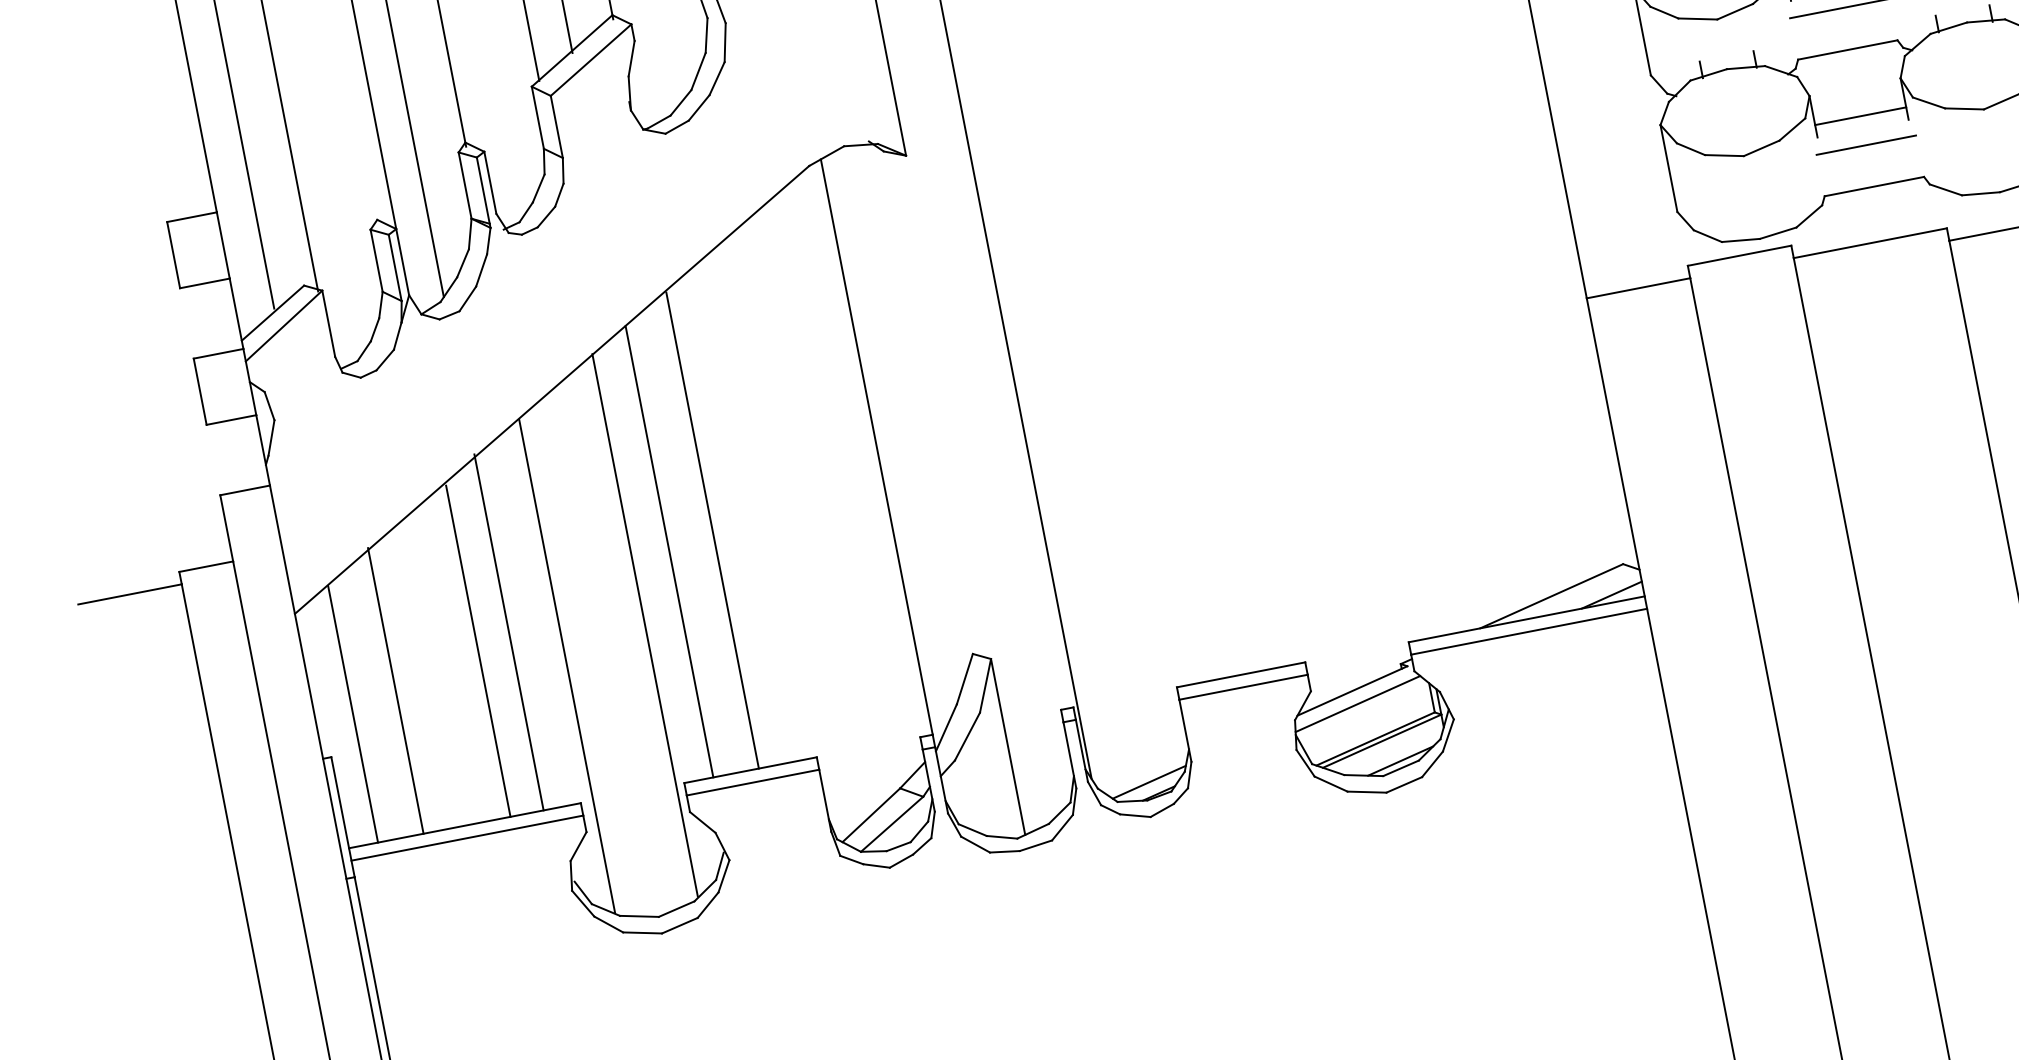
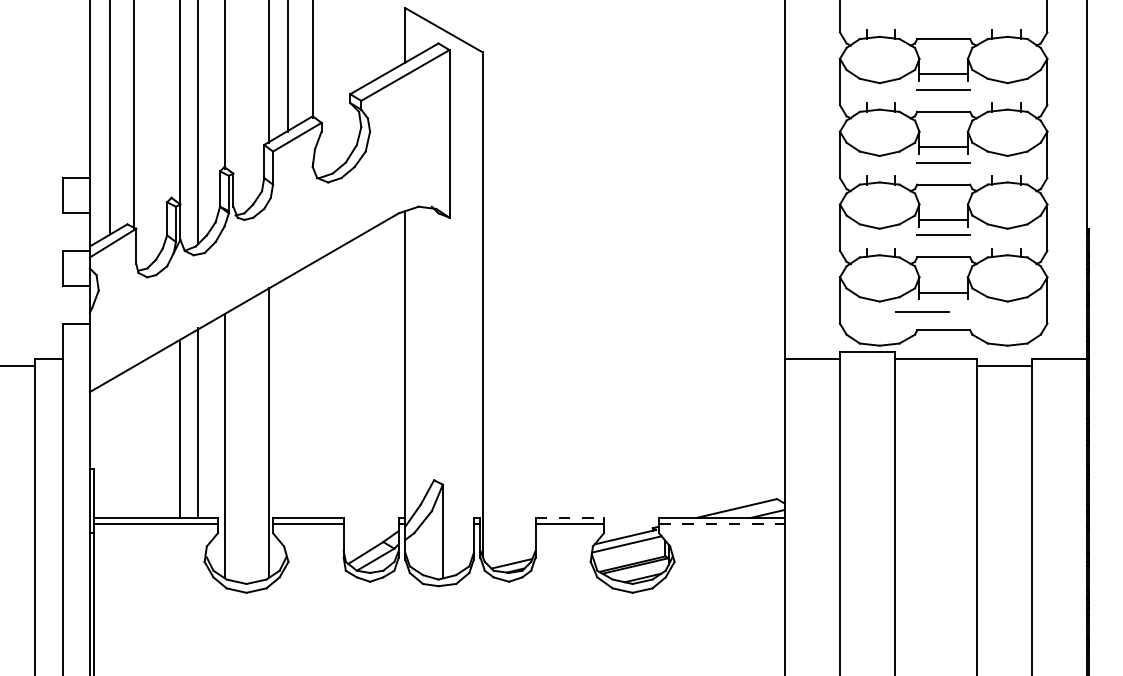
line: (1865, 143) -> (922, 311), moved
line: (711, 529) -> (312, 390), removed
line: (669, 551) -> (288, 397), removed
line: (1528, 632) -> (721, 524), solid -> dashed
line: (1242, 674) -> (570, 517), solid -> dashed
line: (396, 690) -> (134, 441), removed
line: (352, 714) -> (109, 449), removed

